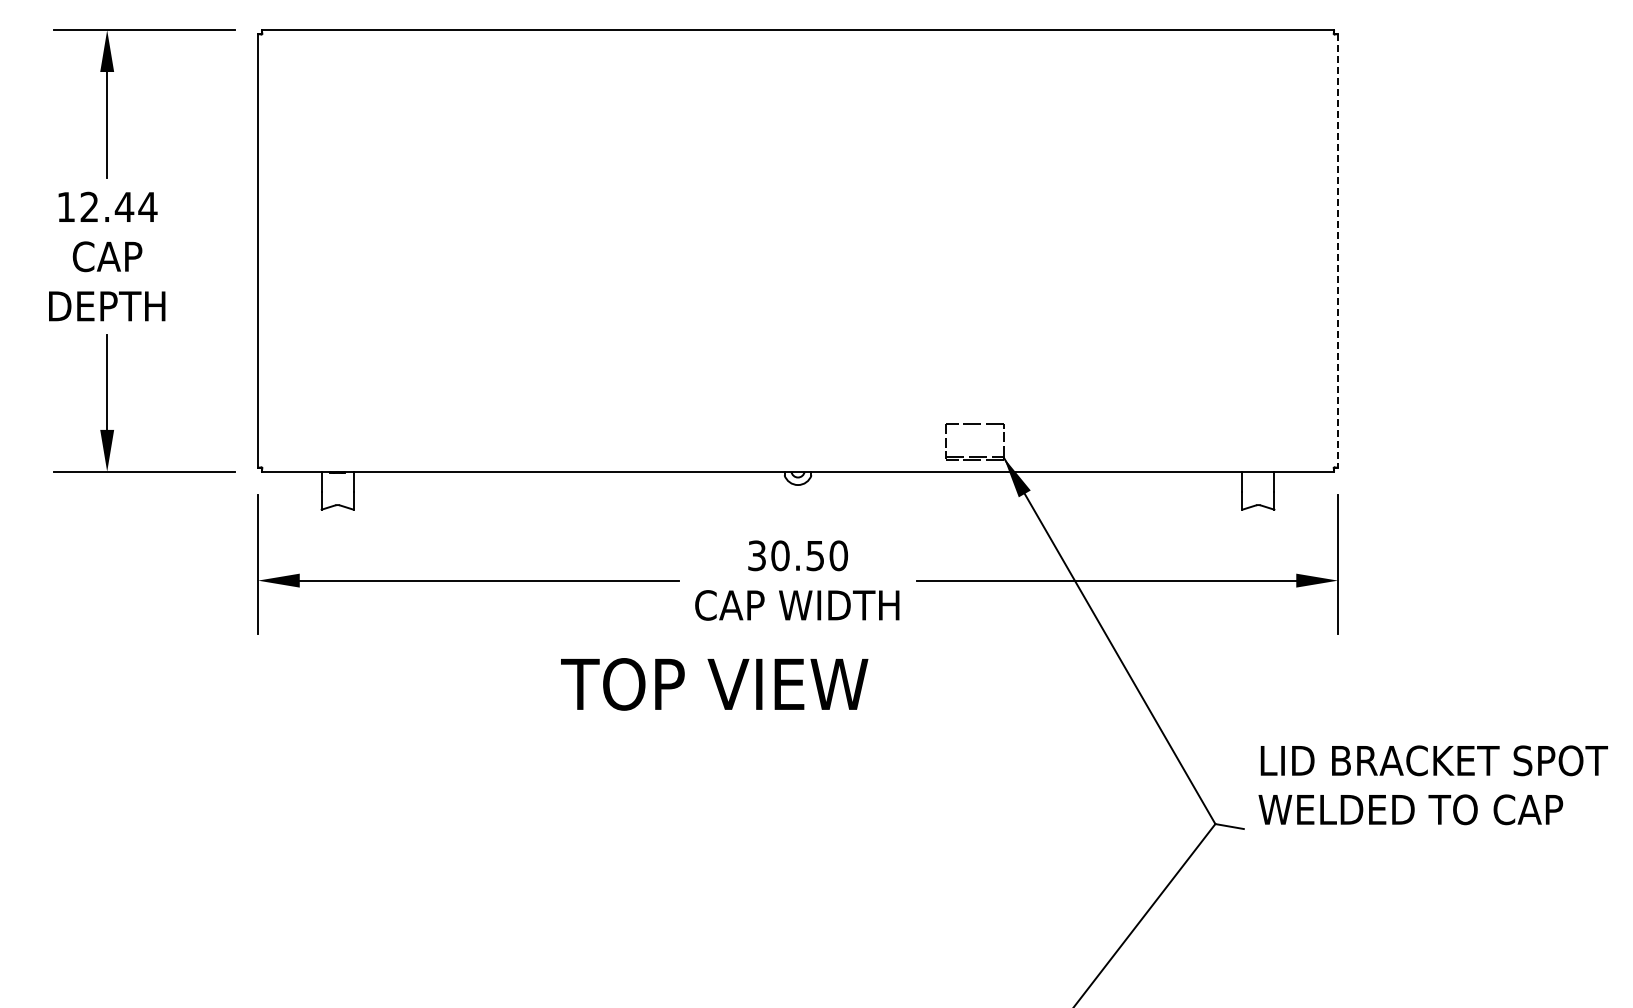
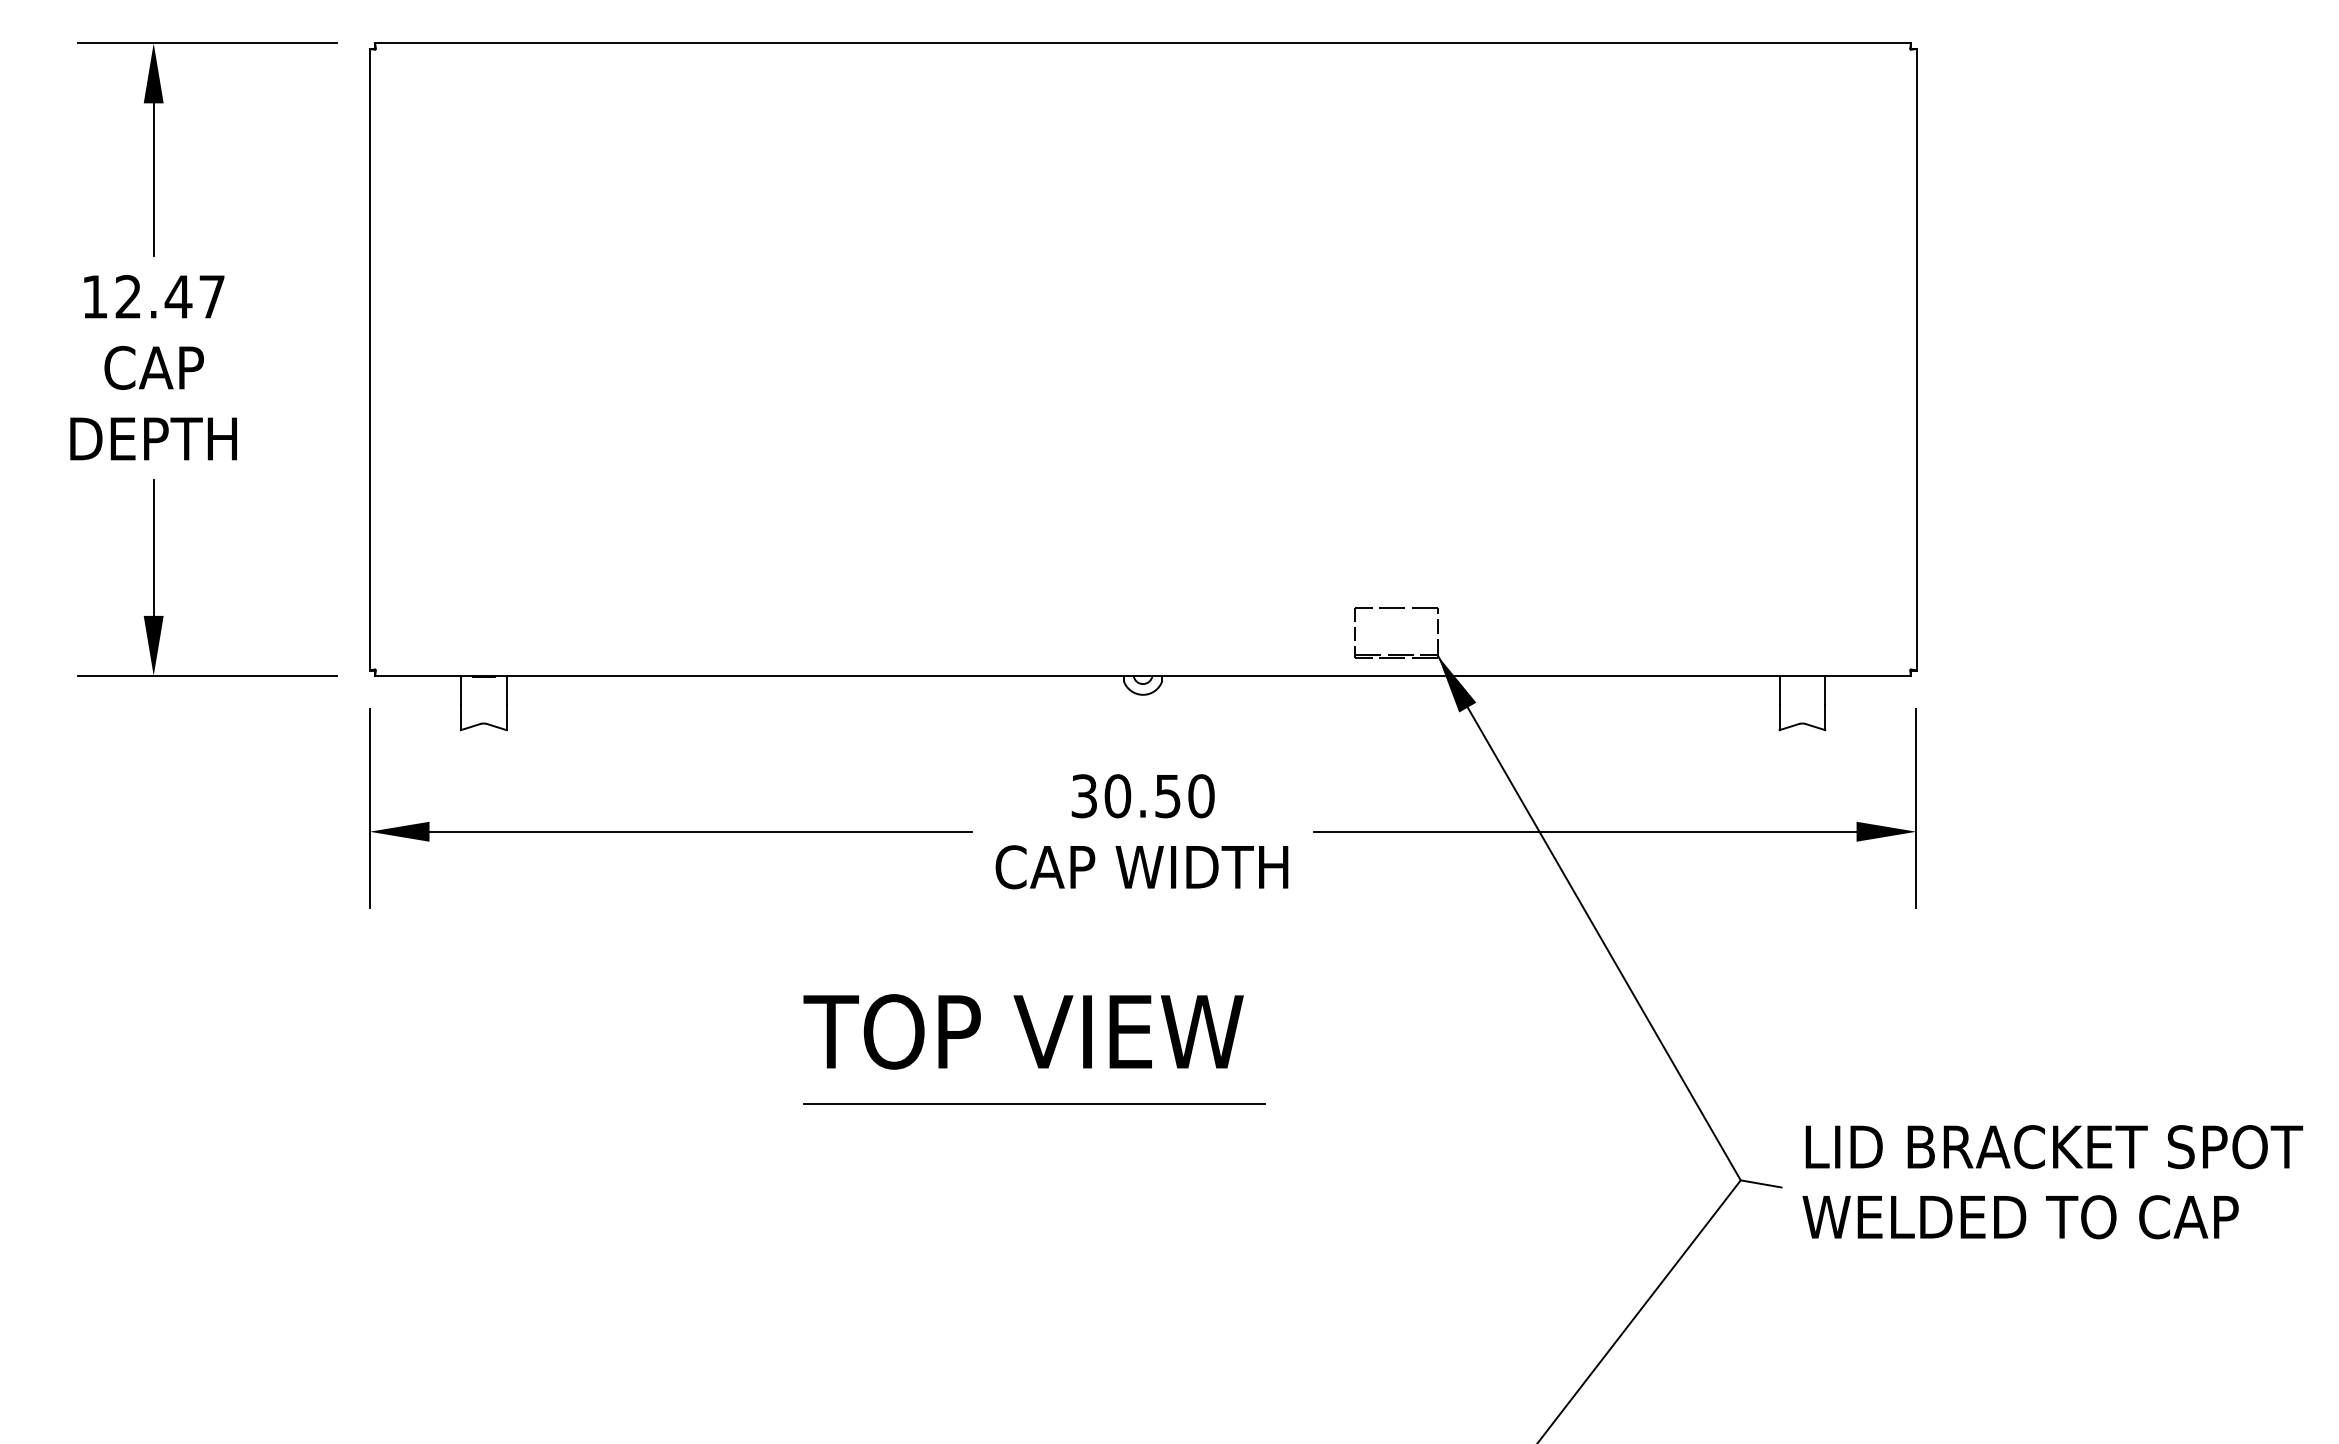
text: (147, 206) -> (211, 295), 12.44 -> 12.47
line: (1338, 251) -> (1917, 360), dashed -> solid
text: (714, 684) -> (1023, 1032), moved
line: (721, 770) -> (1033, 1103), added
text: (1432, 785) -> (2051, 1182), moved

